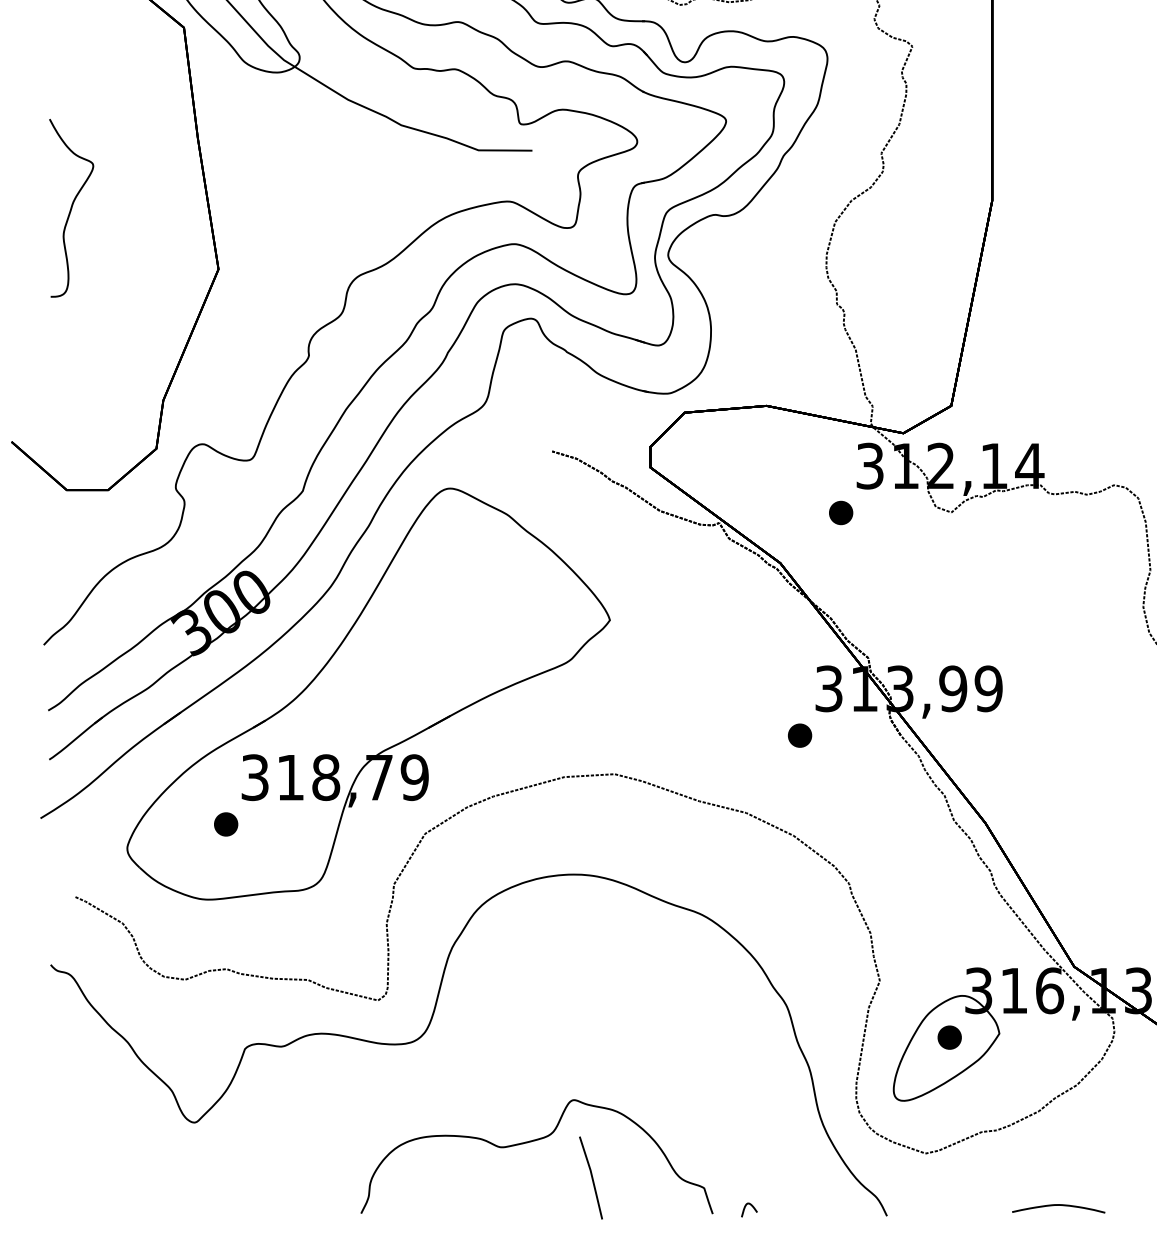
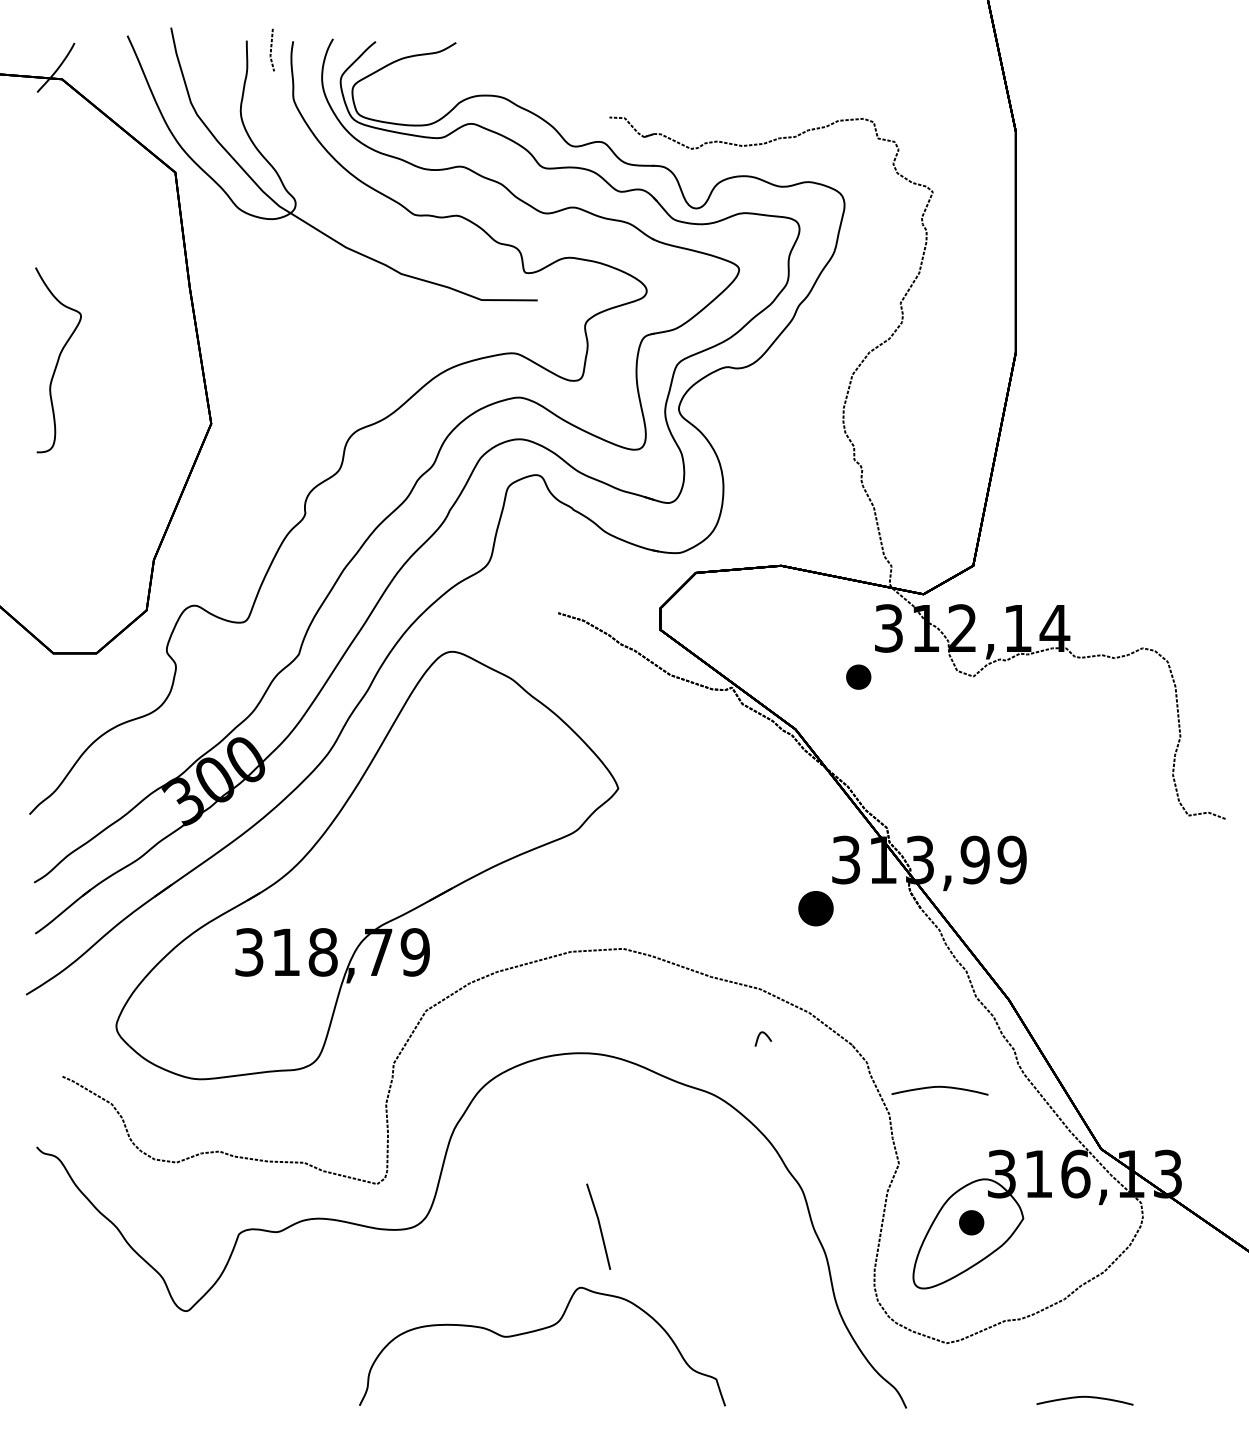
part: (799, 735) -> (815, 908), size x1.4
part: (225, 823) -> (218, 1000), removed
curve: (918, 907) -> (939, 1087), added
line: (590, 1176) -> (598, 1225), moved
curve: (745, 1207) -> (759, 1036), moved

